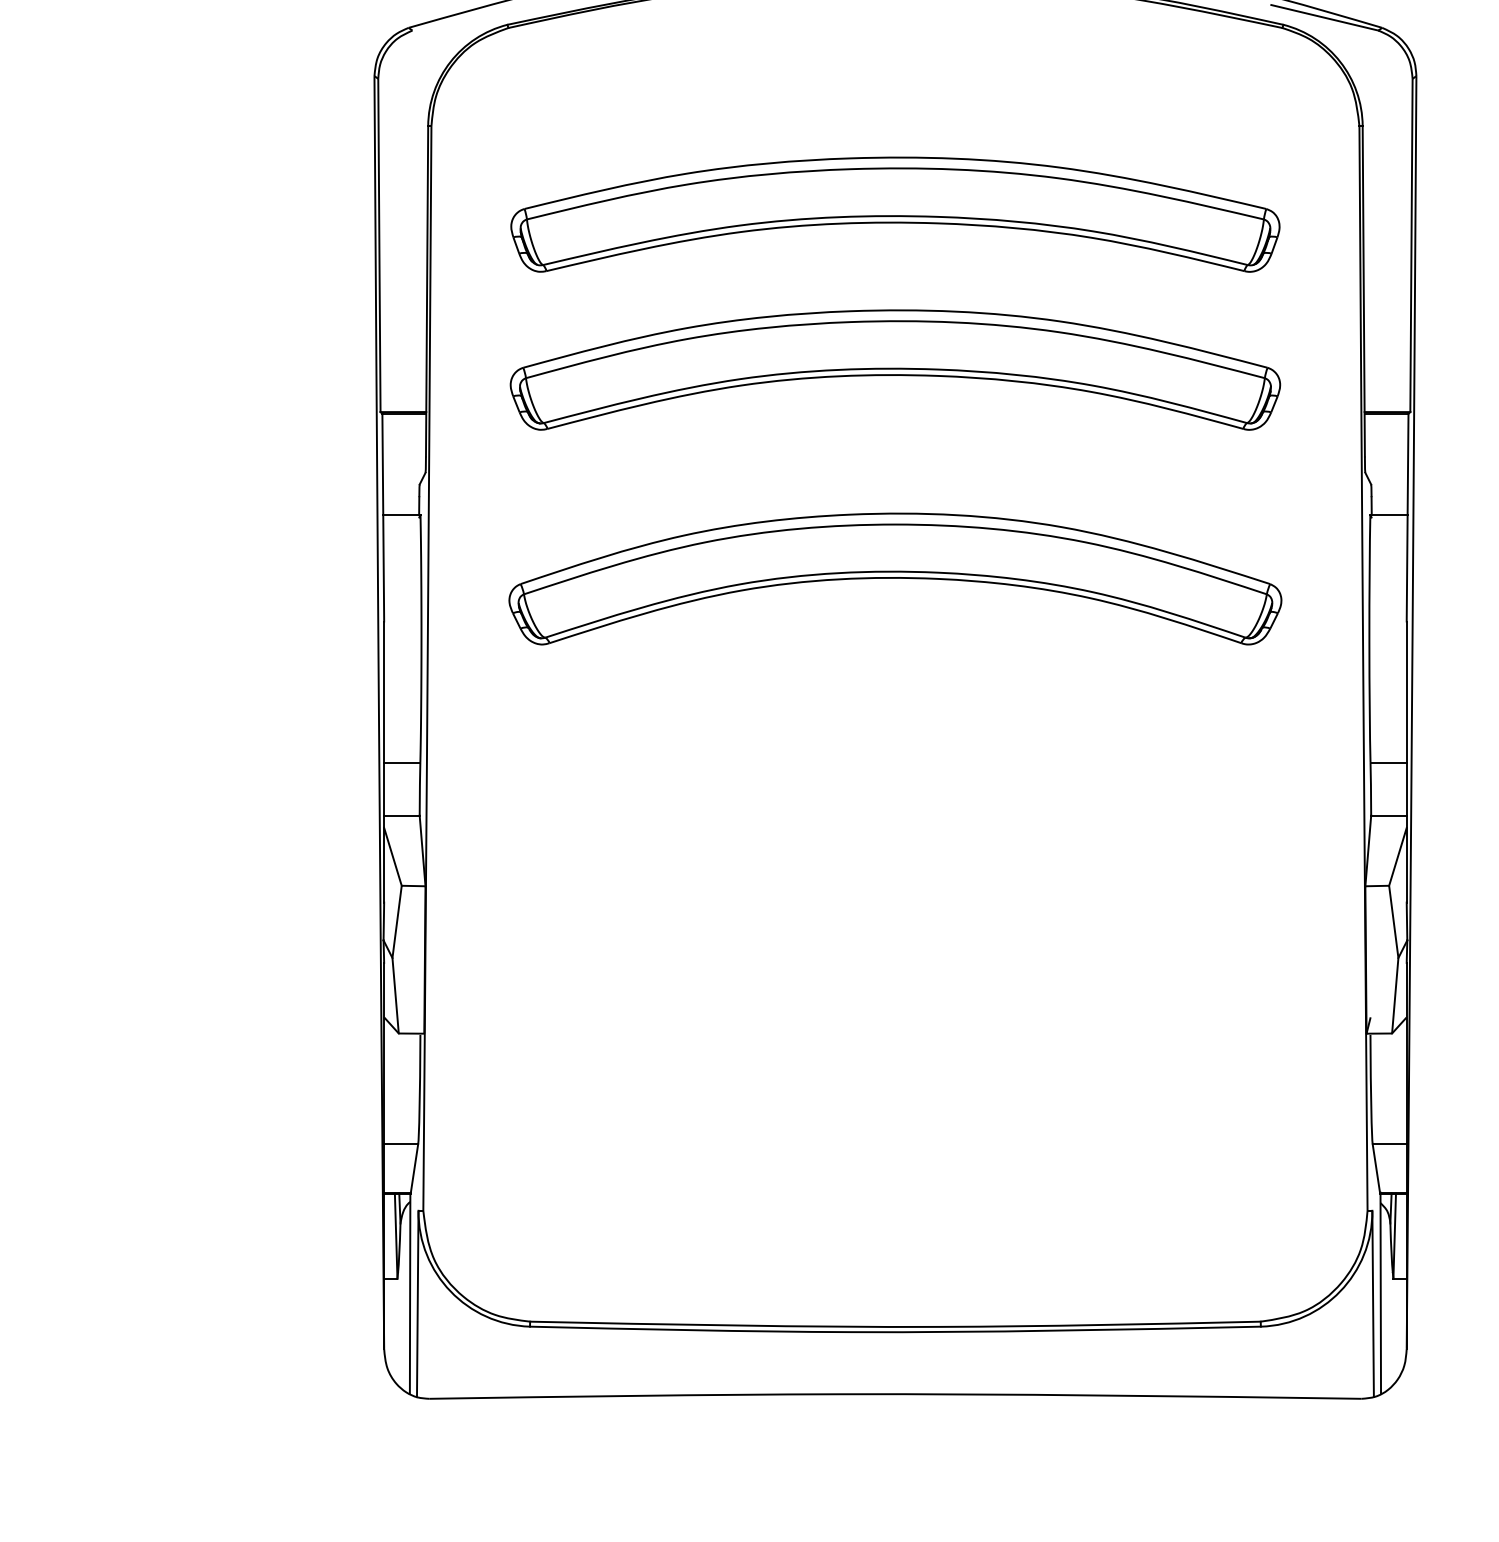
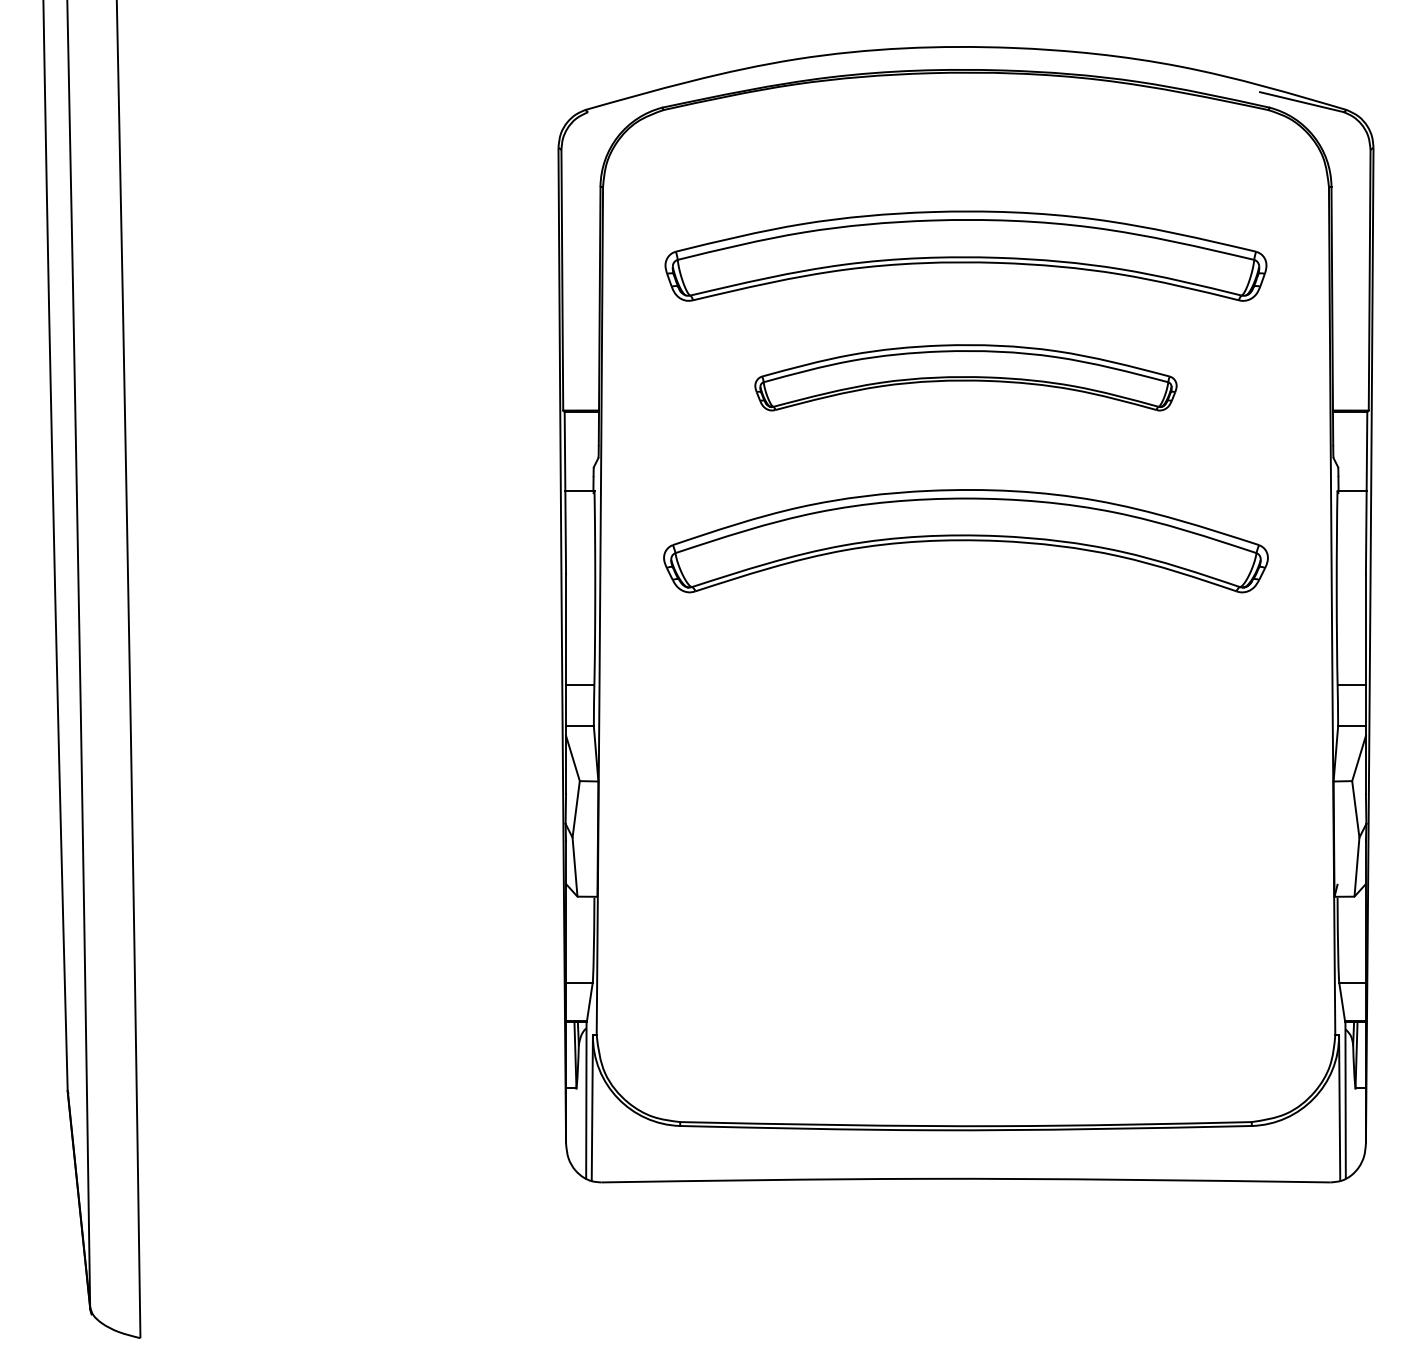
part: (894, 369) -> (965, 377), size x0.7

